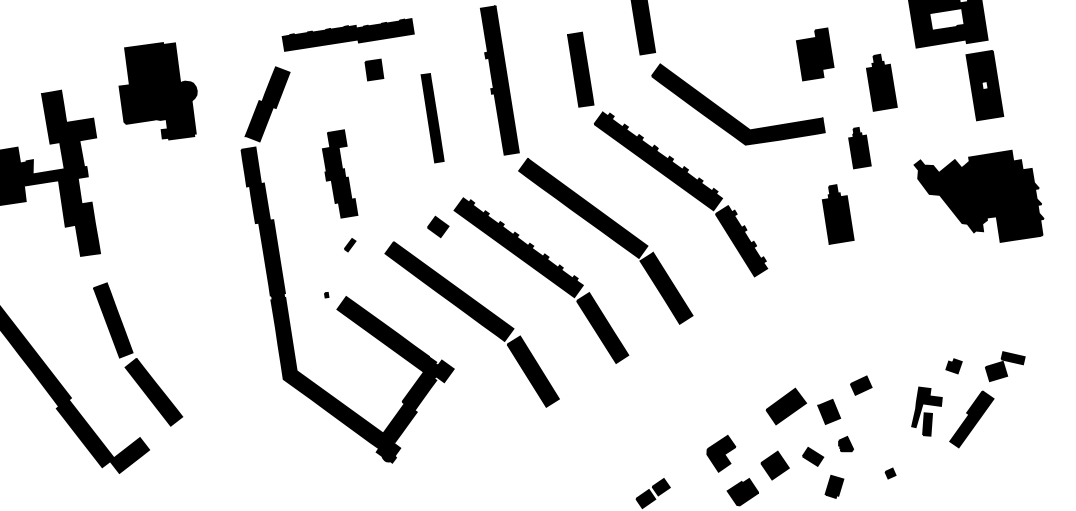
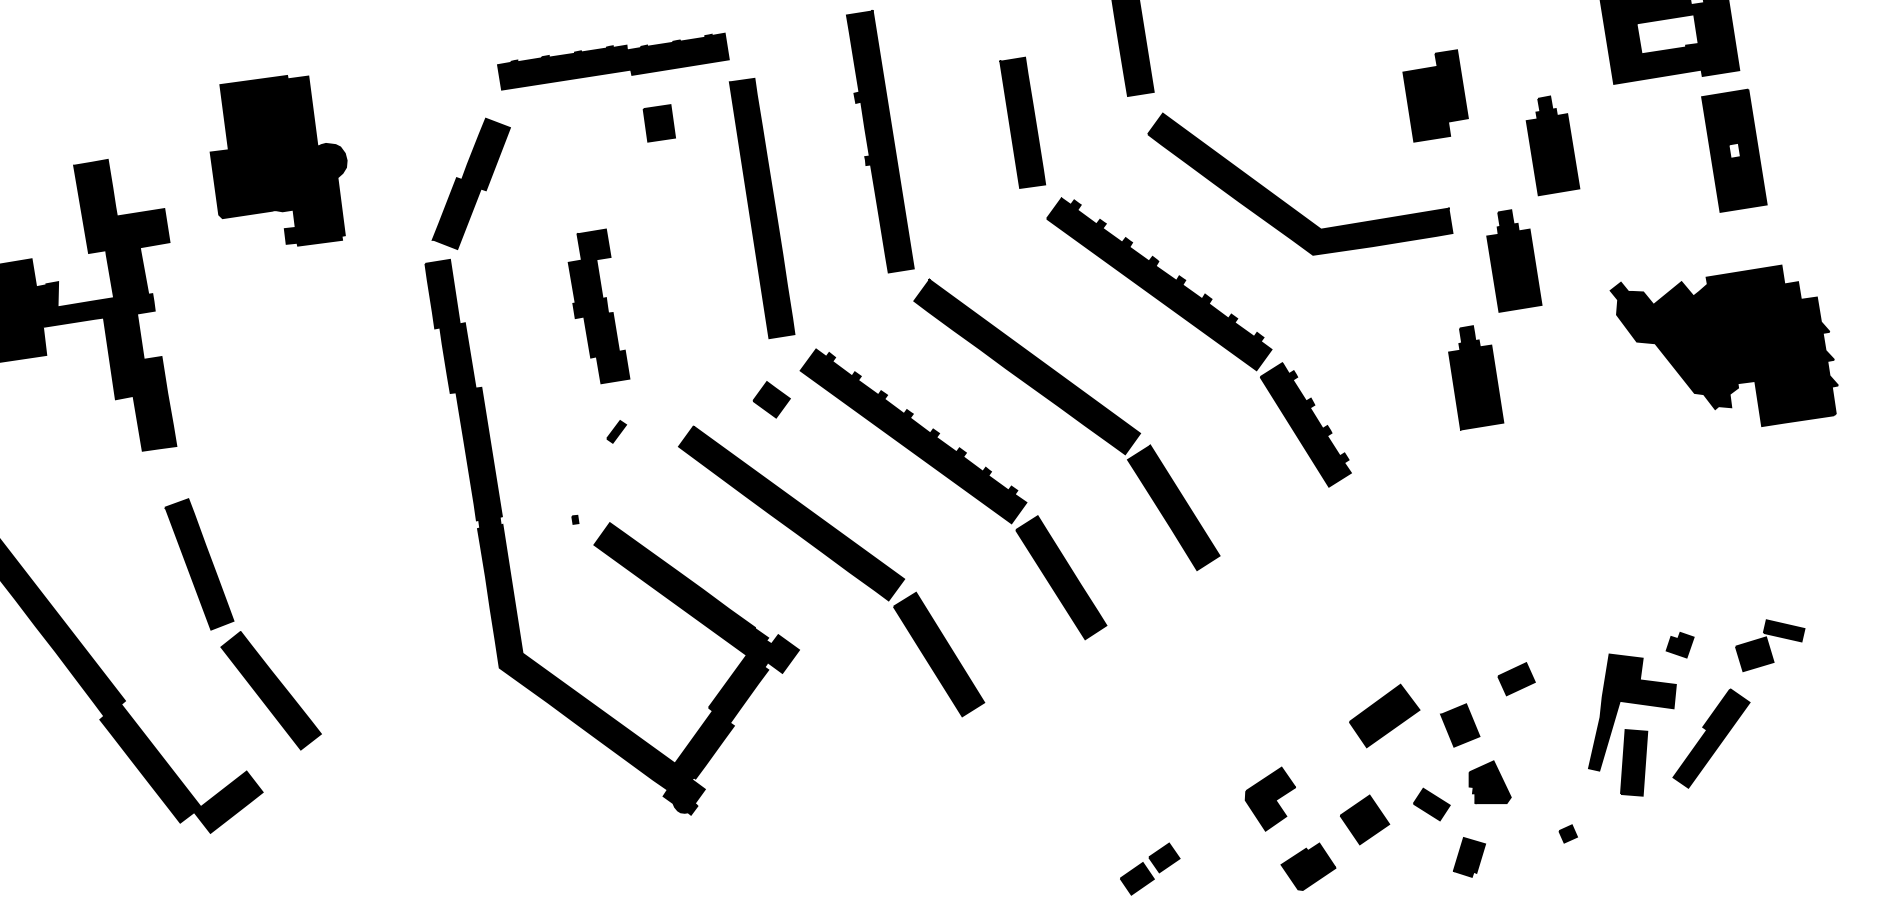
part: (432, 117) -> (761, 206), size x1.67
part: (859, 147) -> (1513, 259), size x1.43
part: (926, 411) -> (1631, 724), size x1.67
part: (845, 443) -> (1488, 781), size x1.67

